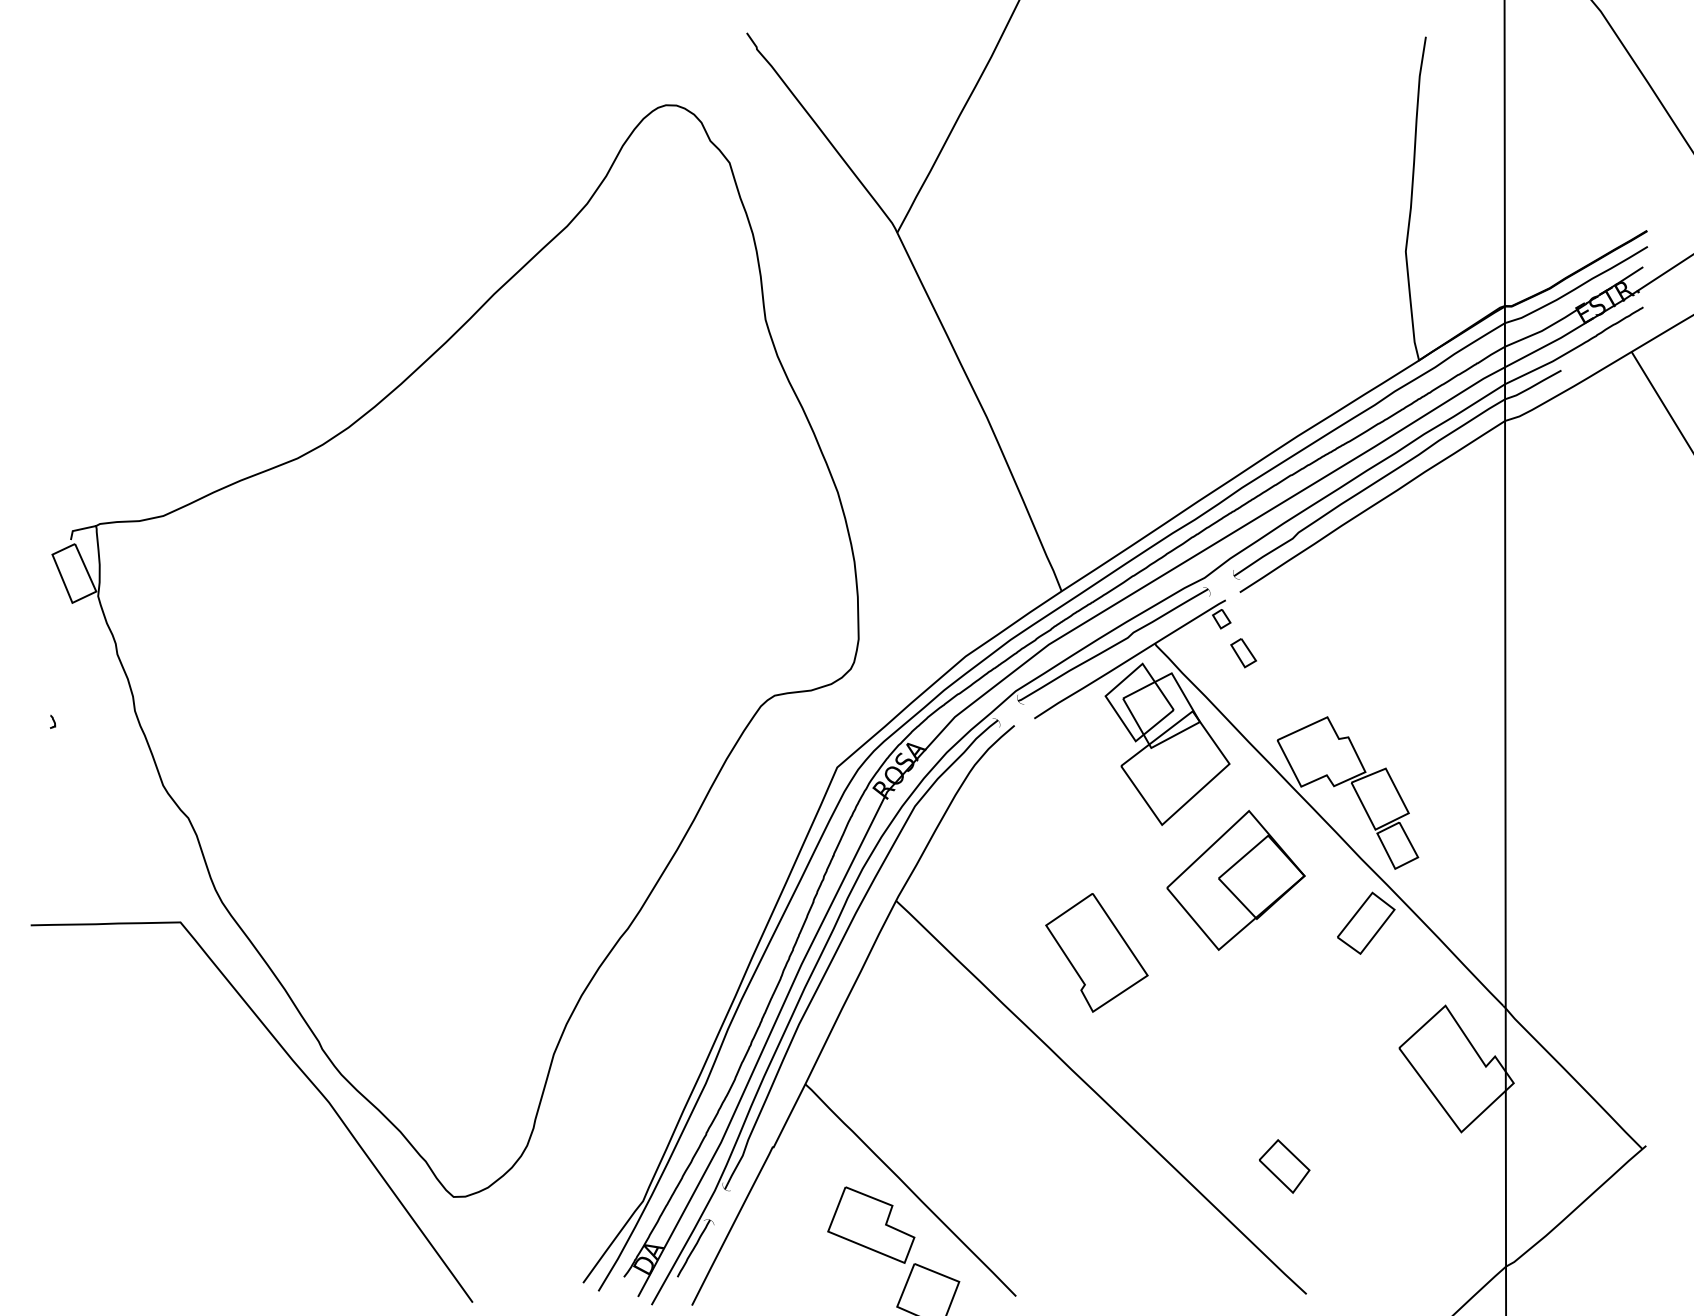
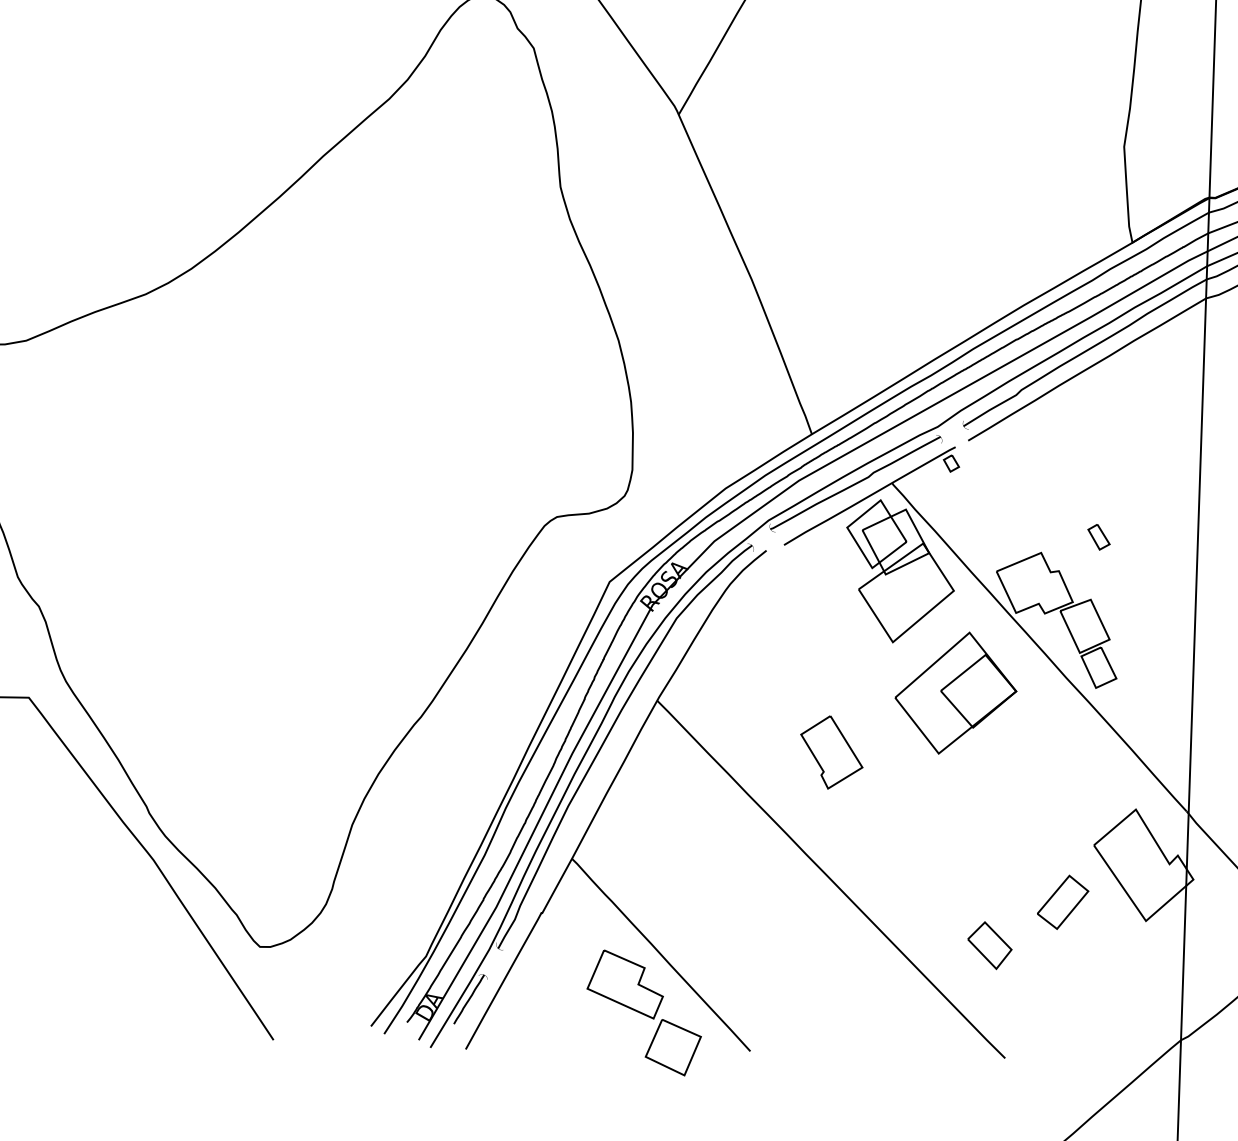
part: (1243, 653) -> (1098, 537), moved
part: (1366, 922) -> (1063, 901), moved
part: (1096, 952) -> (831, 752), size x0.7

